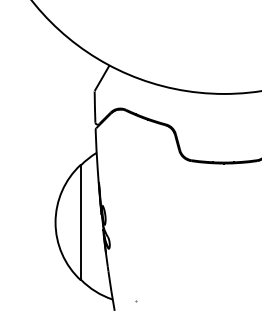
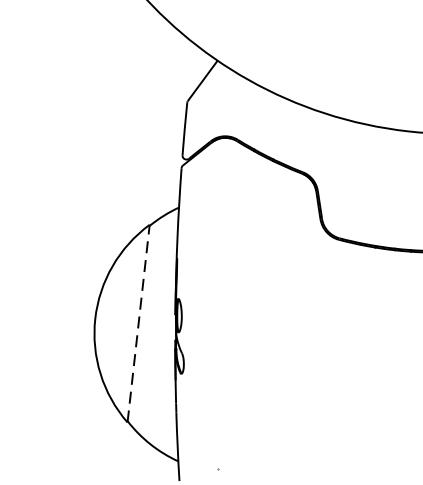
line: (80, 222) -> (137, 323), solid -> dashed

